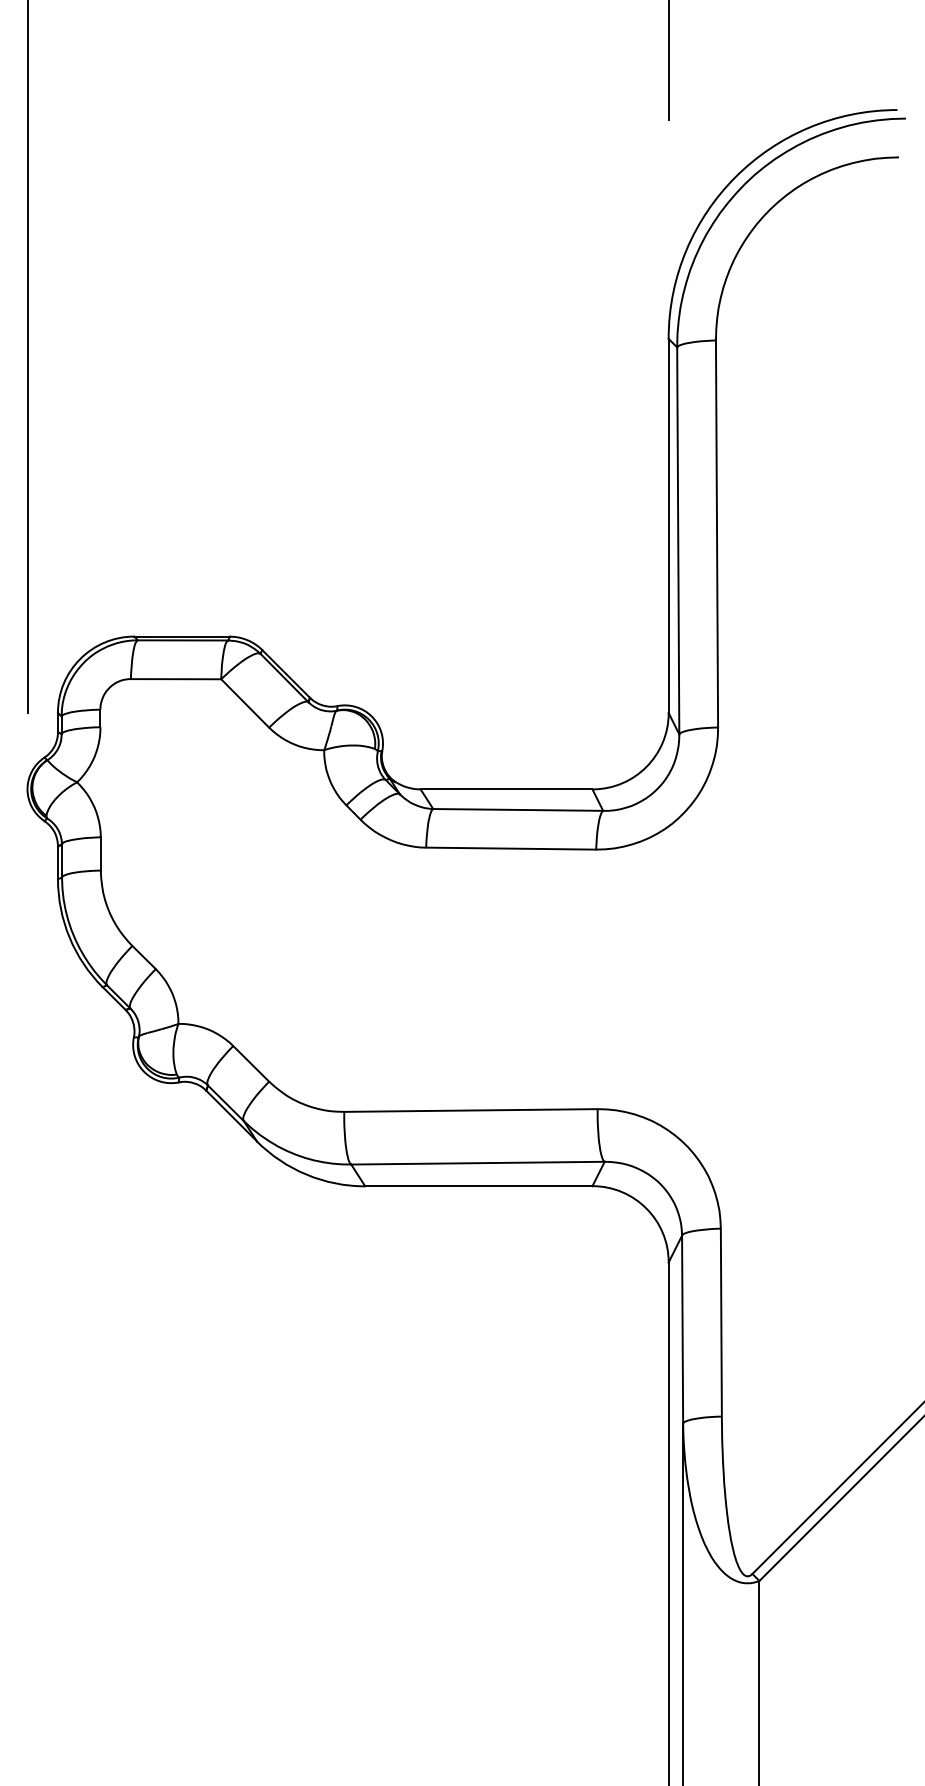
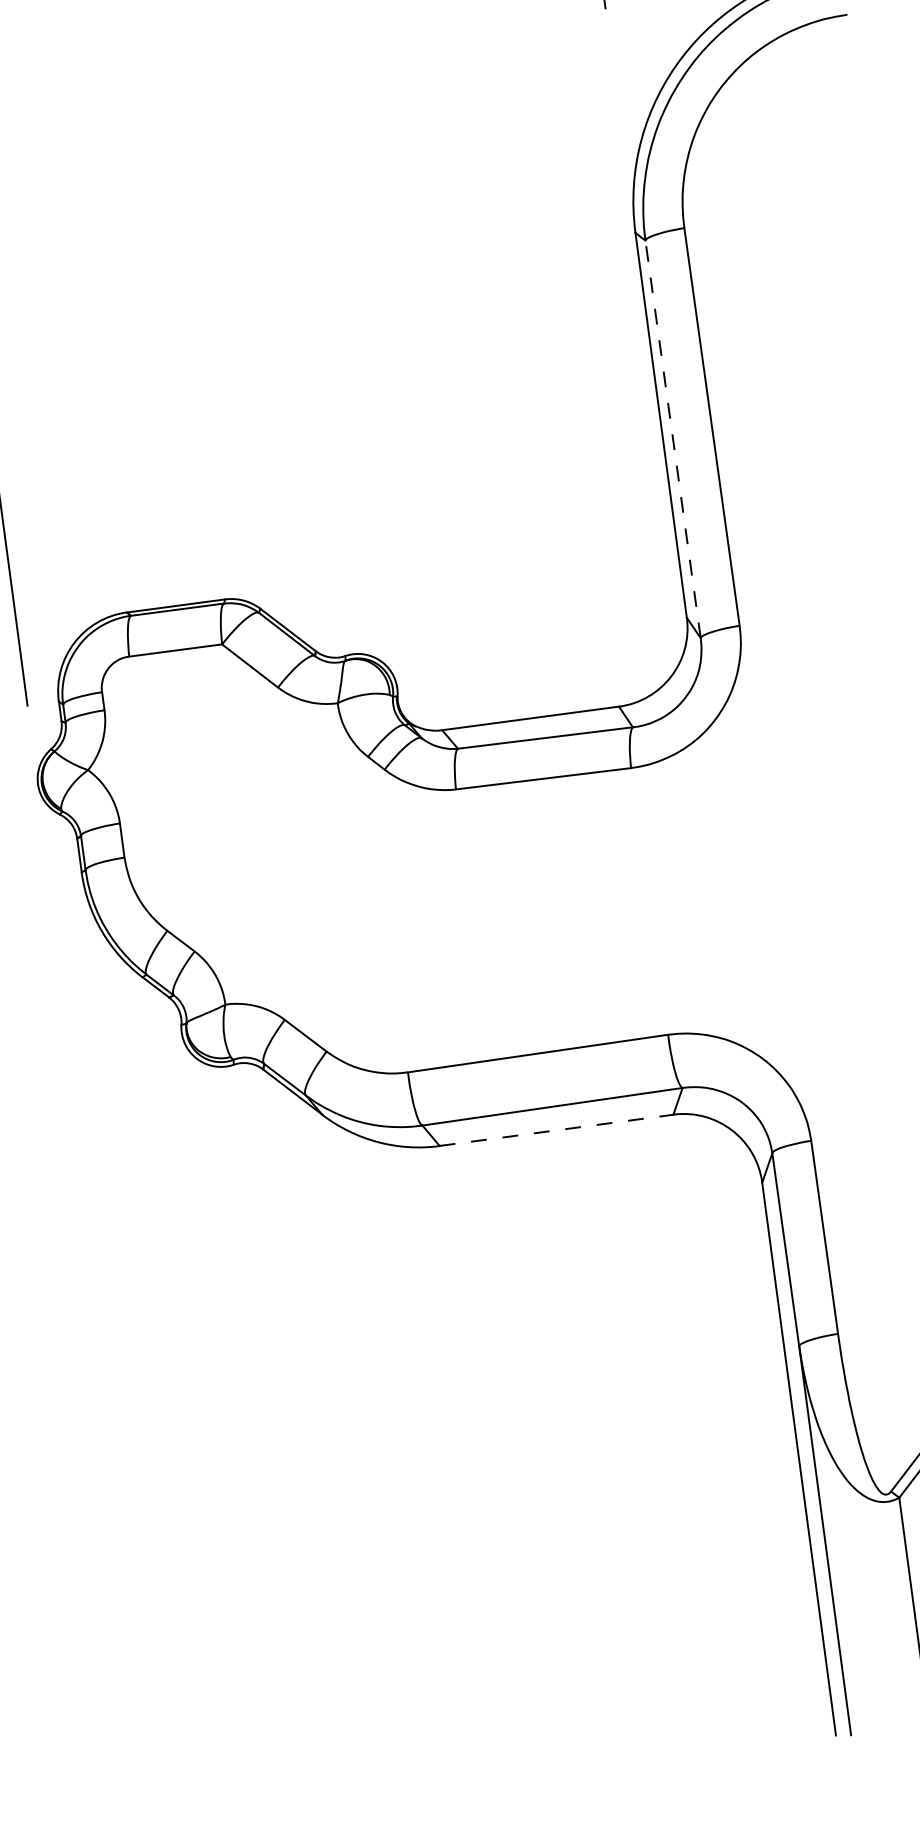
line: (678, 540) -> (673, 438), solid -> dashed
line: (478, 1186) -> (556, 1130), solid -> dashed

